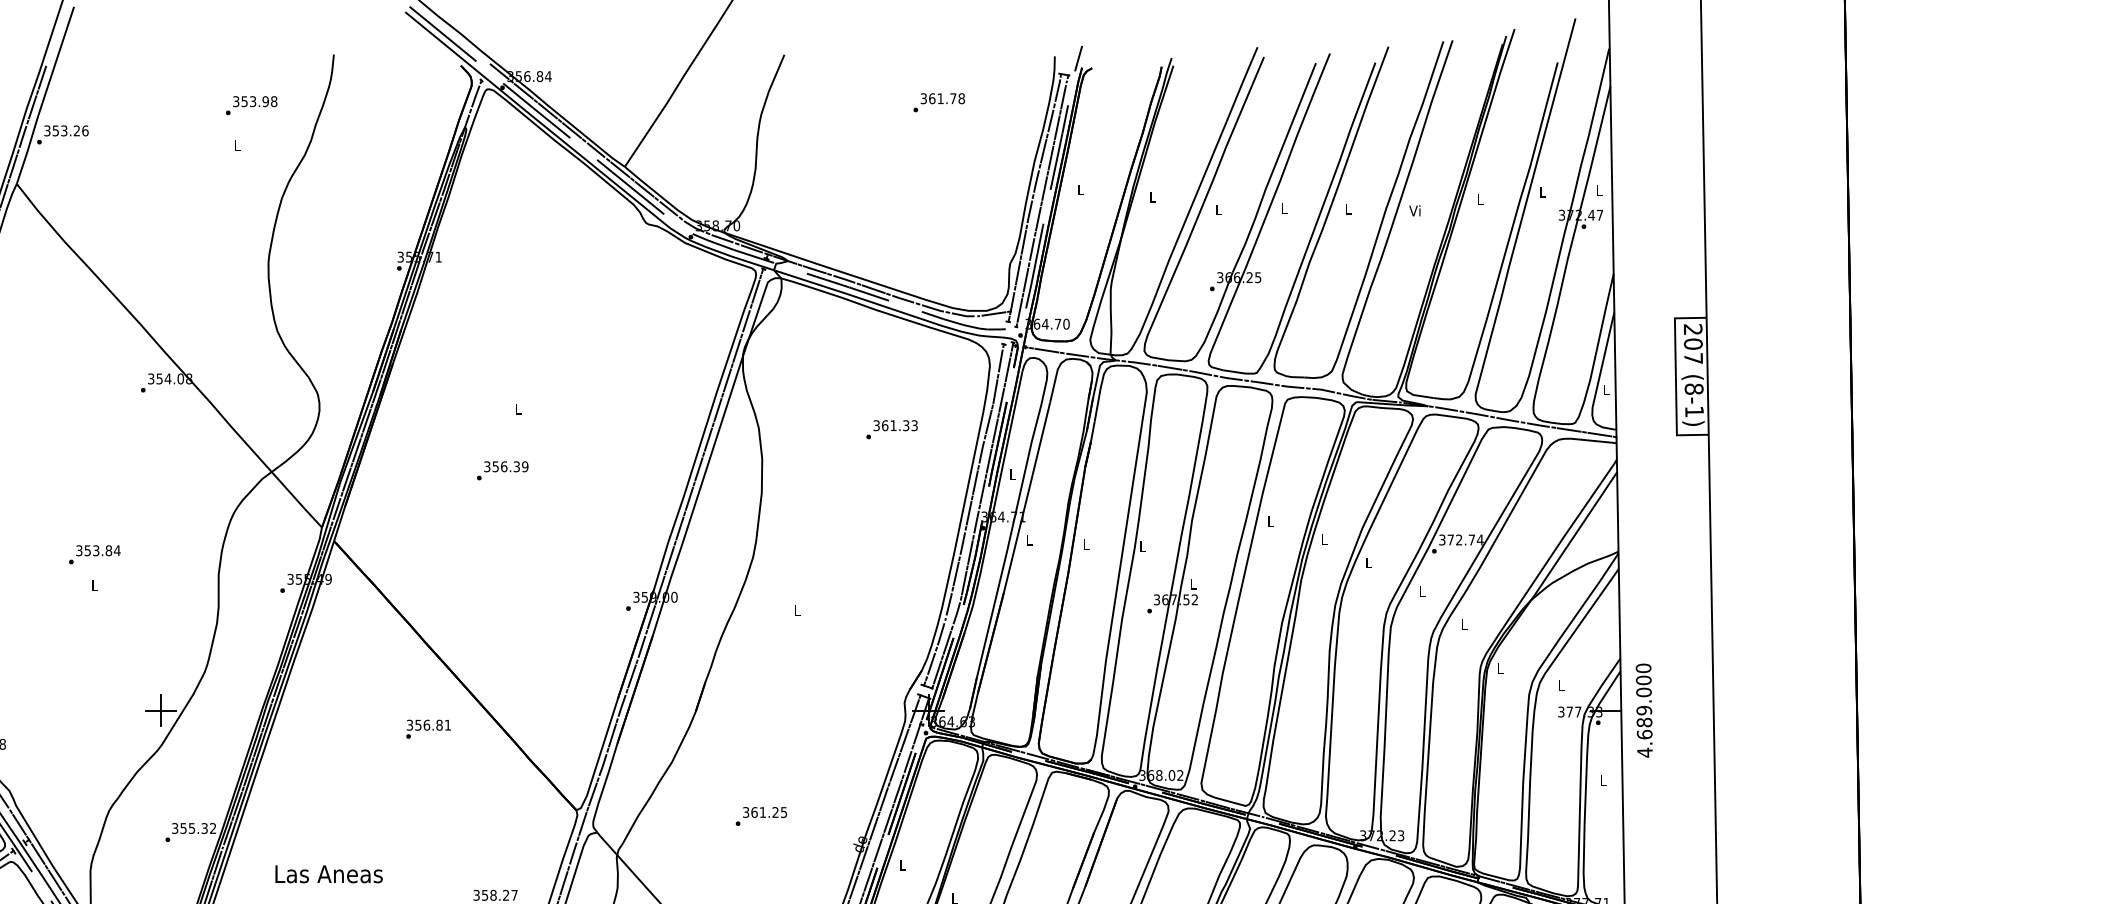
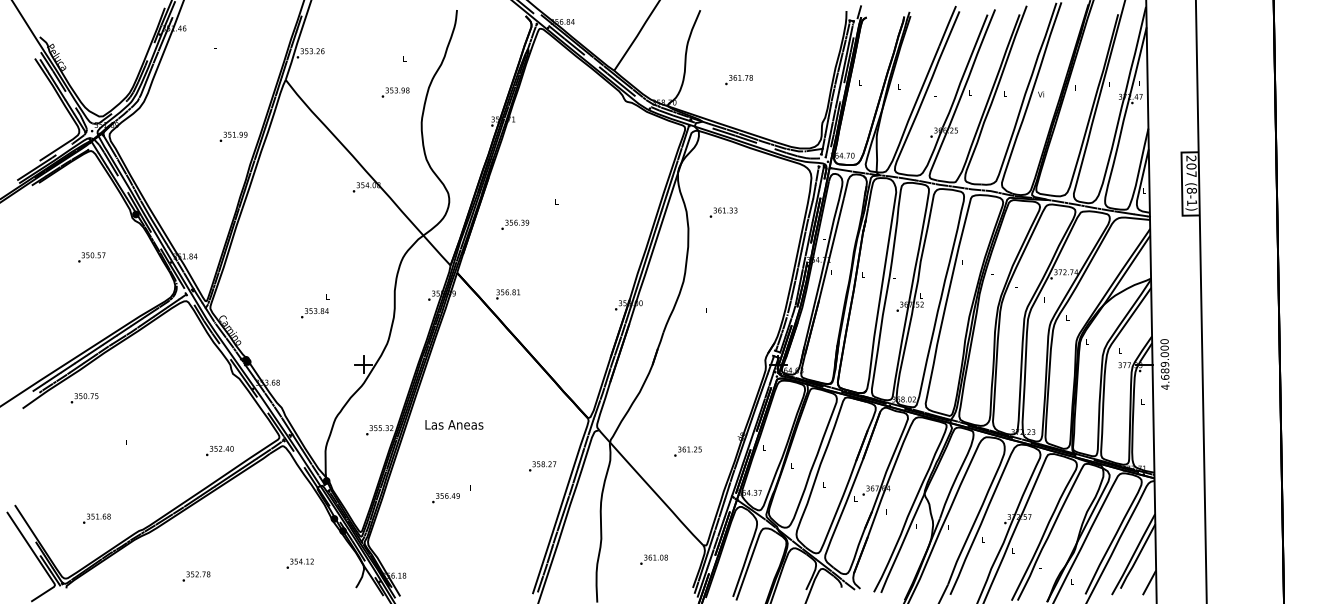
text: (938, 103) -> (738, 80), moved
text: (251, 105) -> (395, 92), moved
text: (891, 429) -> (723, 212), moved
text: (503, 470) -> (515, 224), moved
text: (94, 555) -> (314, 313), moved
text: (427, 729) -> (507, 294), moved
text: (760, 816) -> (687, 451), moved
text: (329, 873) -> (454, 424), moved

